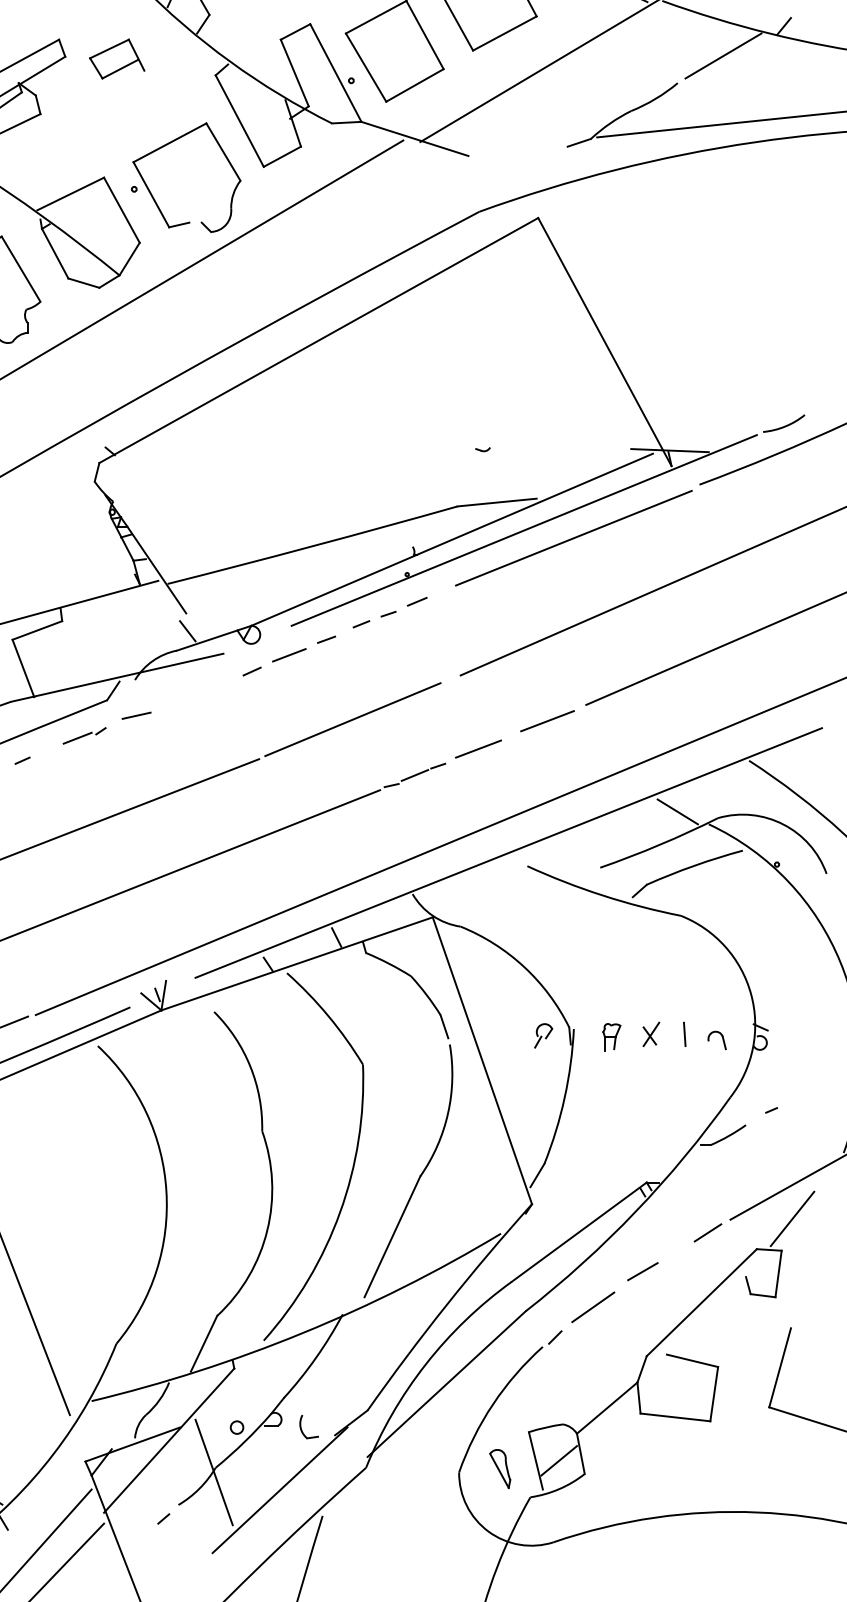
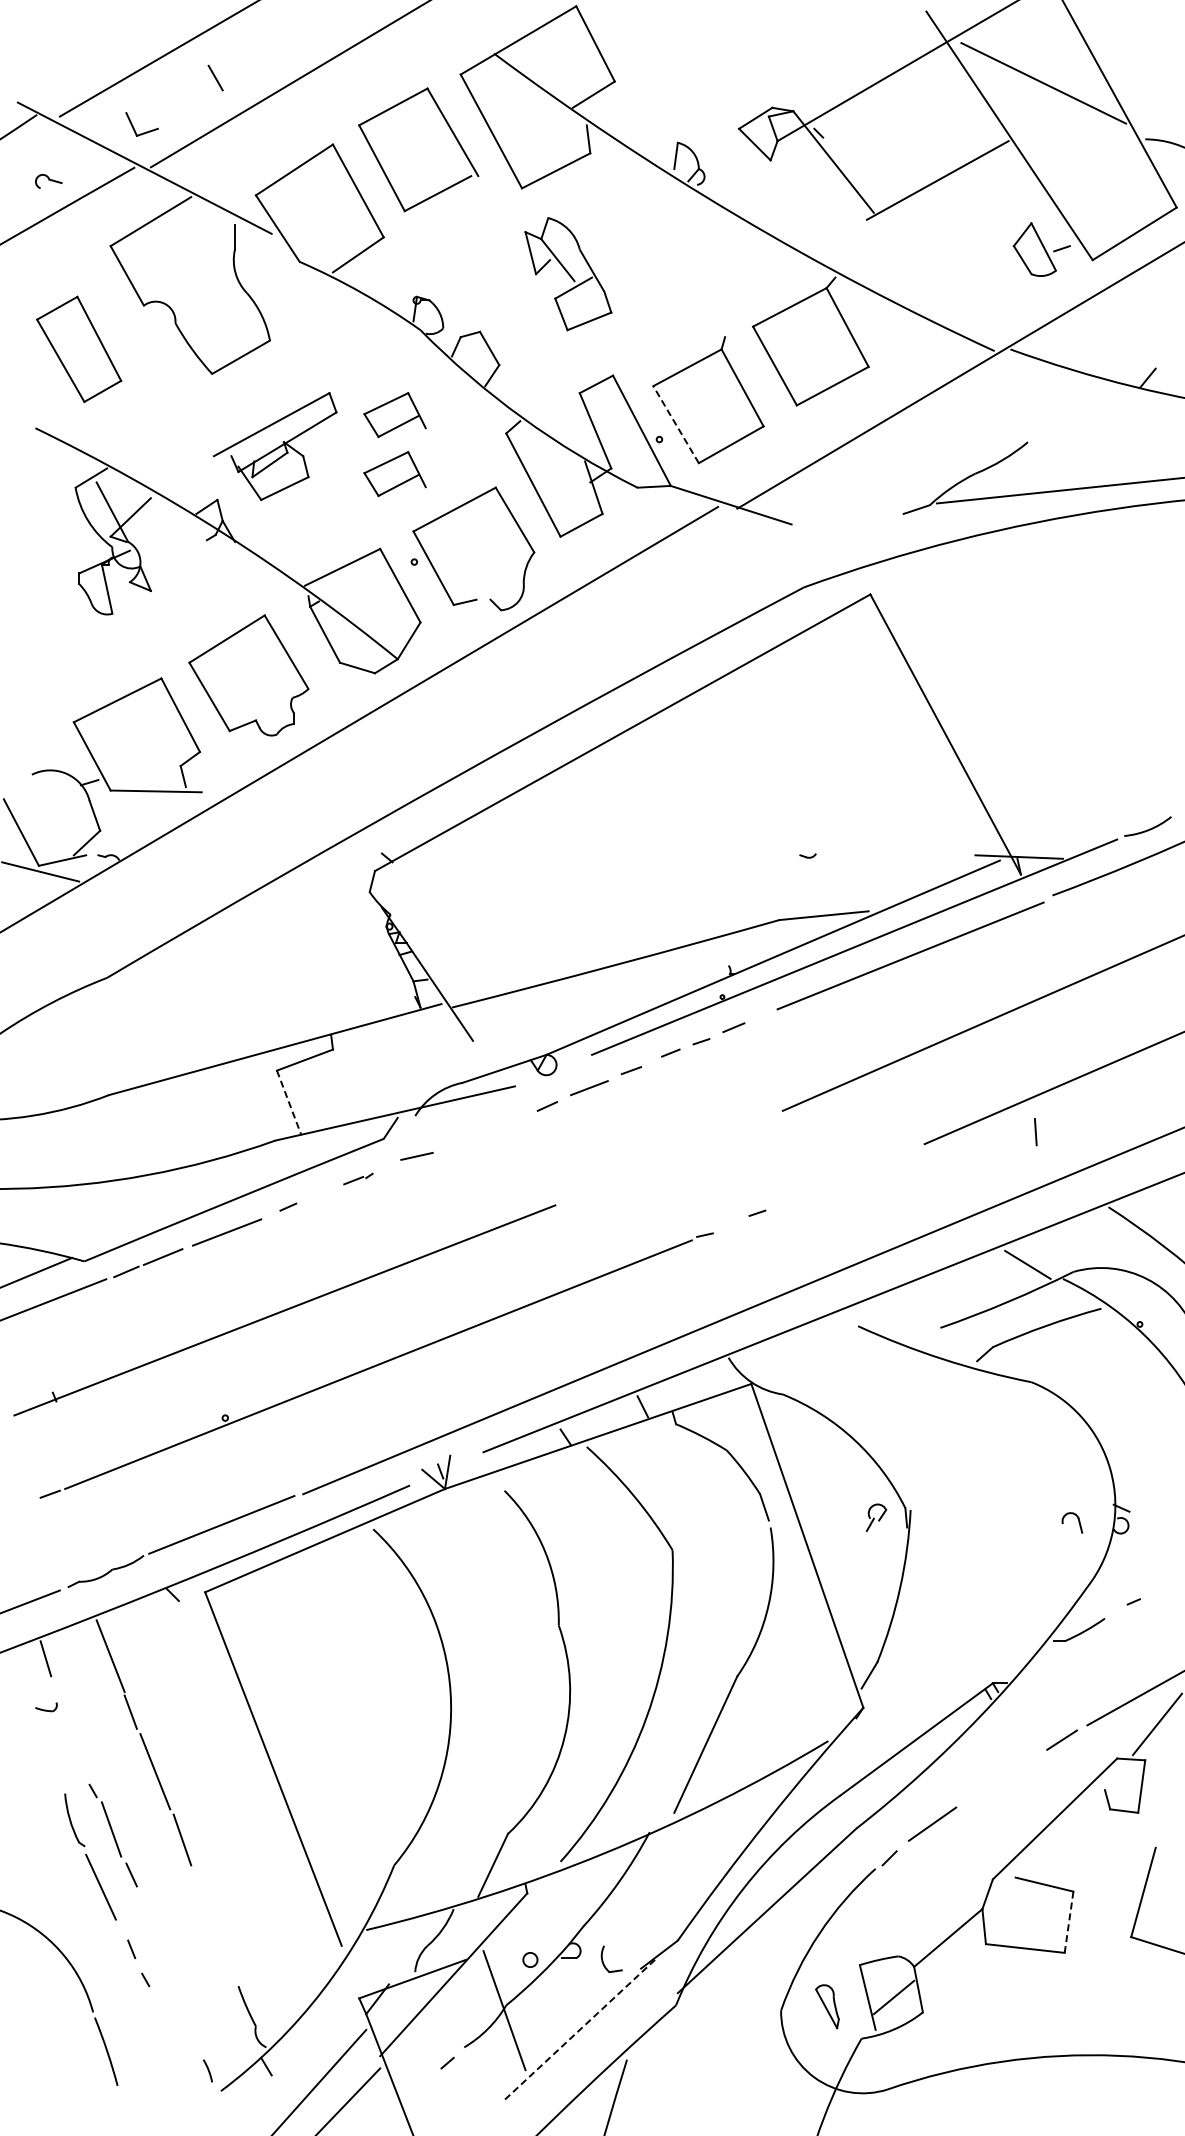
line: (723, 55) -> (1079, 411), removed
line: (366, 67) -> (676, 424), solid -> dashed
part: (116, 111) -> (394, 474), added
line: (187, 630) -> (474, 1060), removed
line: (23, 668) -> (289, 1103), solid -> dashed
line: (353, 719) -> (661, 1160), removed
line: (547, 721) -> (880, 1162), removed
part: (84, 735) -> (358, 1178), size x0.6
line: (478, 748) -> (802, 1193), removed
line: (415, 775) -> (731, 1223), removed
part: (650, 1034) -> (997, 1516), removed
line: (684, 1034) -> (1035, 1132), moved
part: (611, 1037) -> (953, 1519), removed
line: (642, 1271) -> (988, 1783), removed
line: (714, 1394) -> (1069, 1922), solid -> dashed
line: (279, 1490) -> (578, 2031), solid -> dashed

